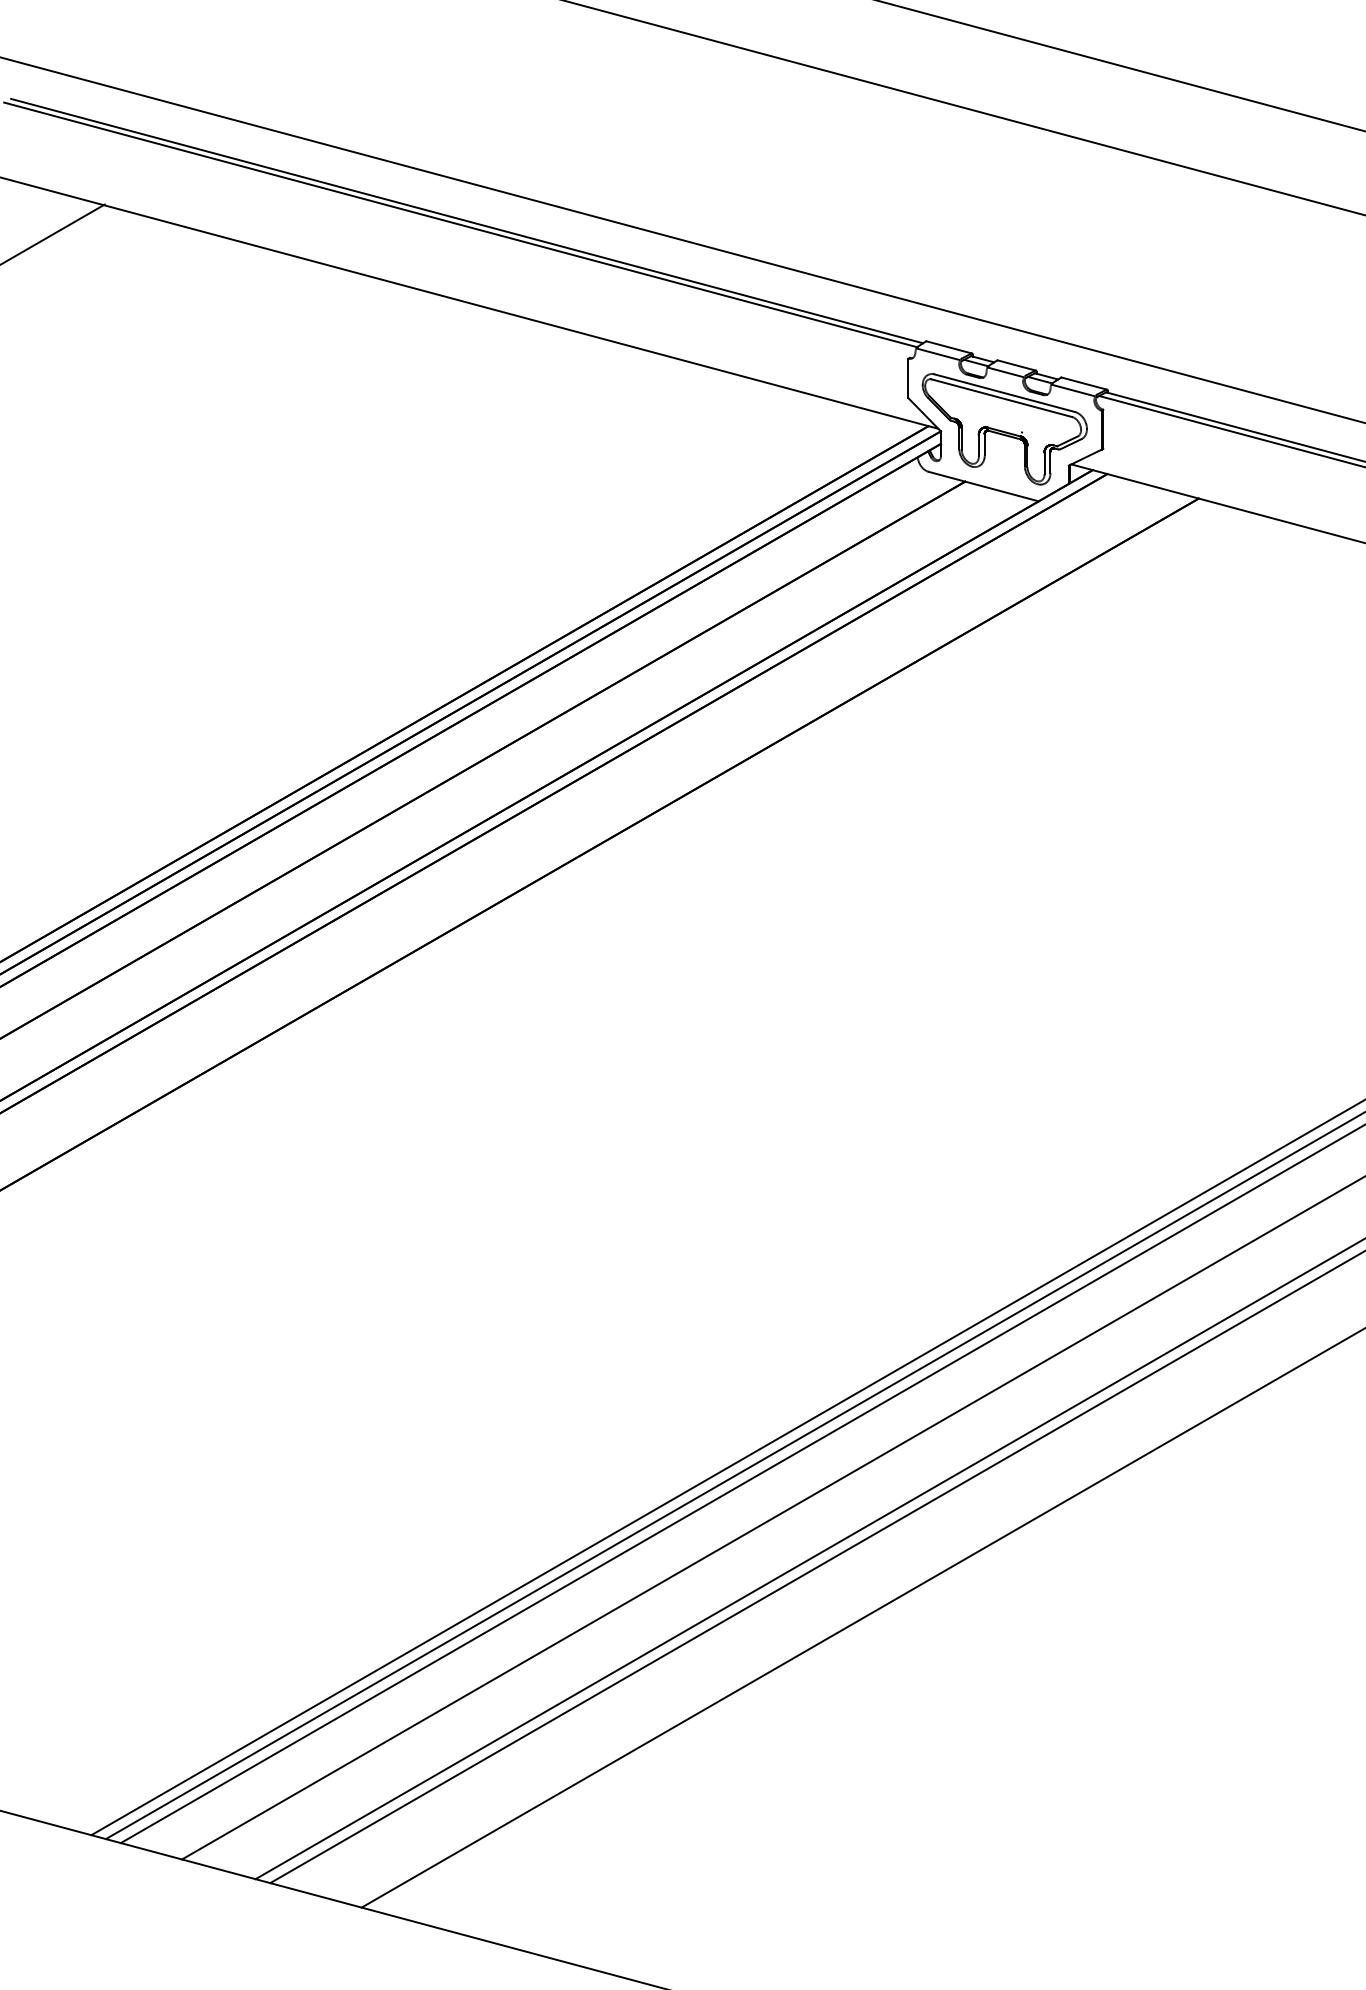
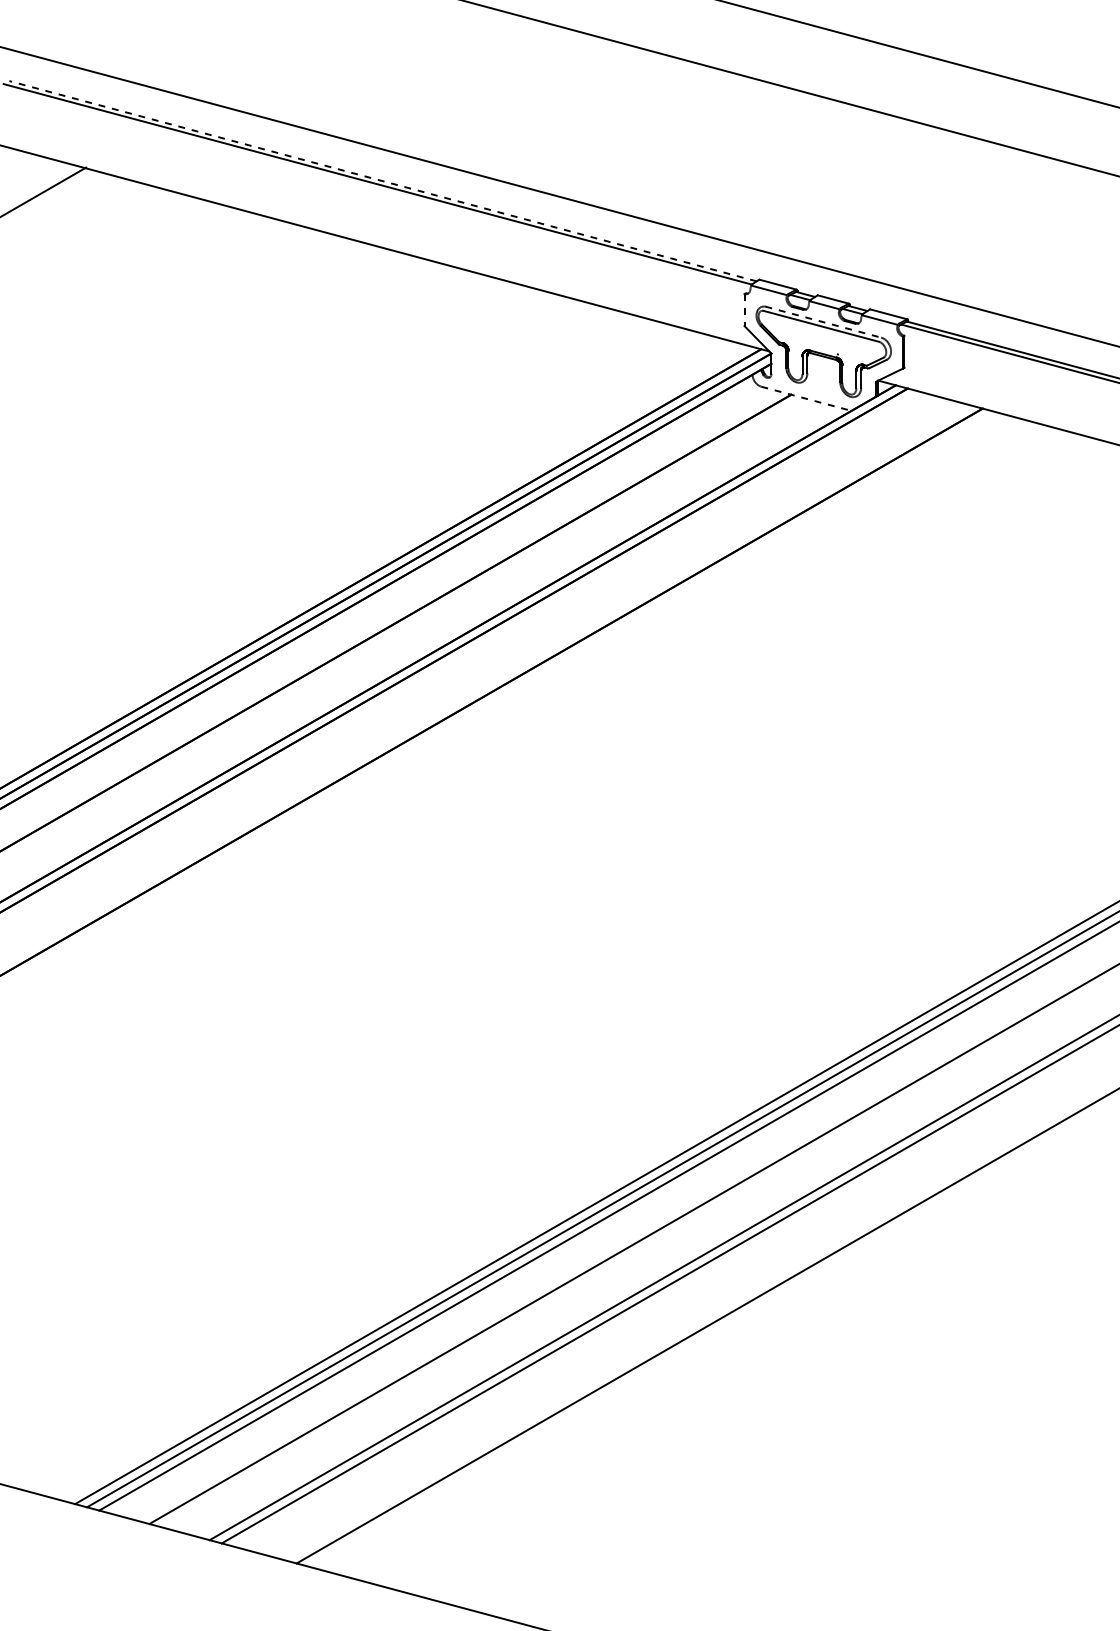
line: (466, 221) -> (382, 181), solid -> dashed
line: (908, 378) -> (744, 310), solid -> dashed
line: (1004, 393) -> (823, 322), solid -> dashed
line: (983, 486) -> (806, 398), solid -> dashed

